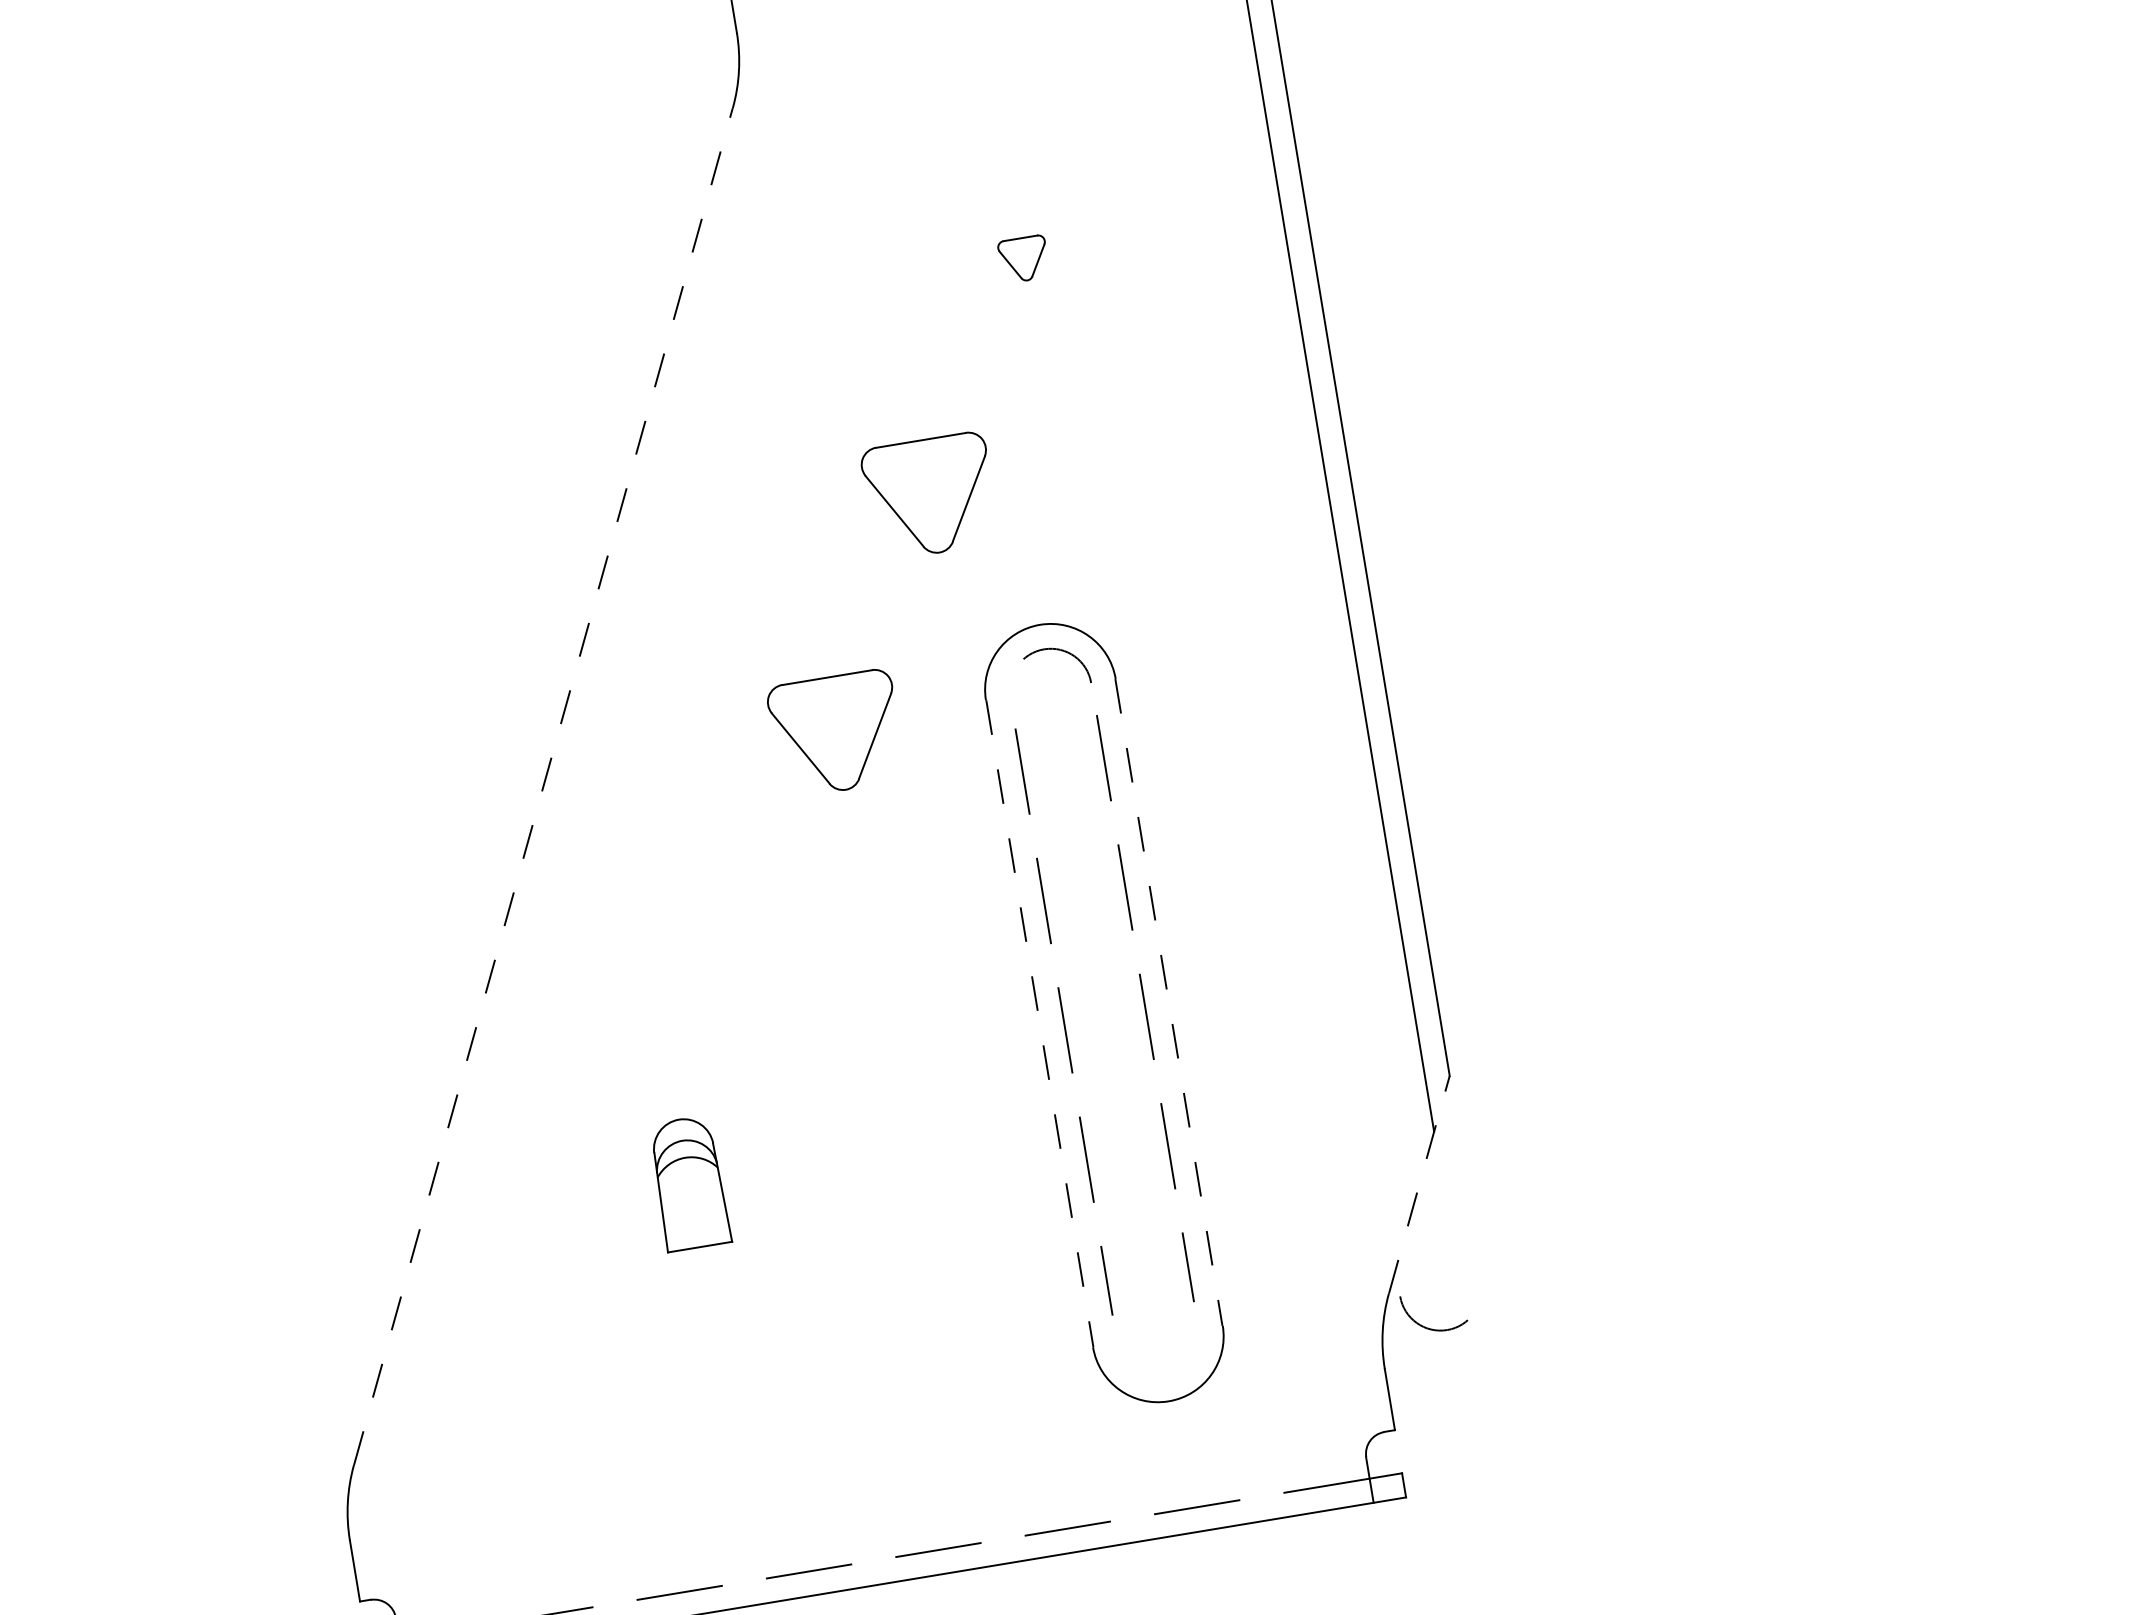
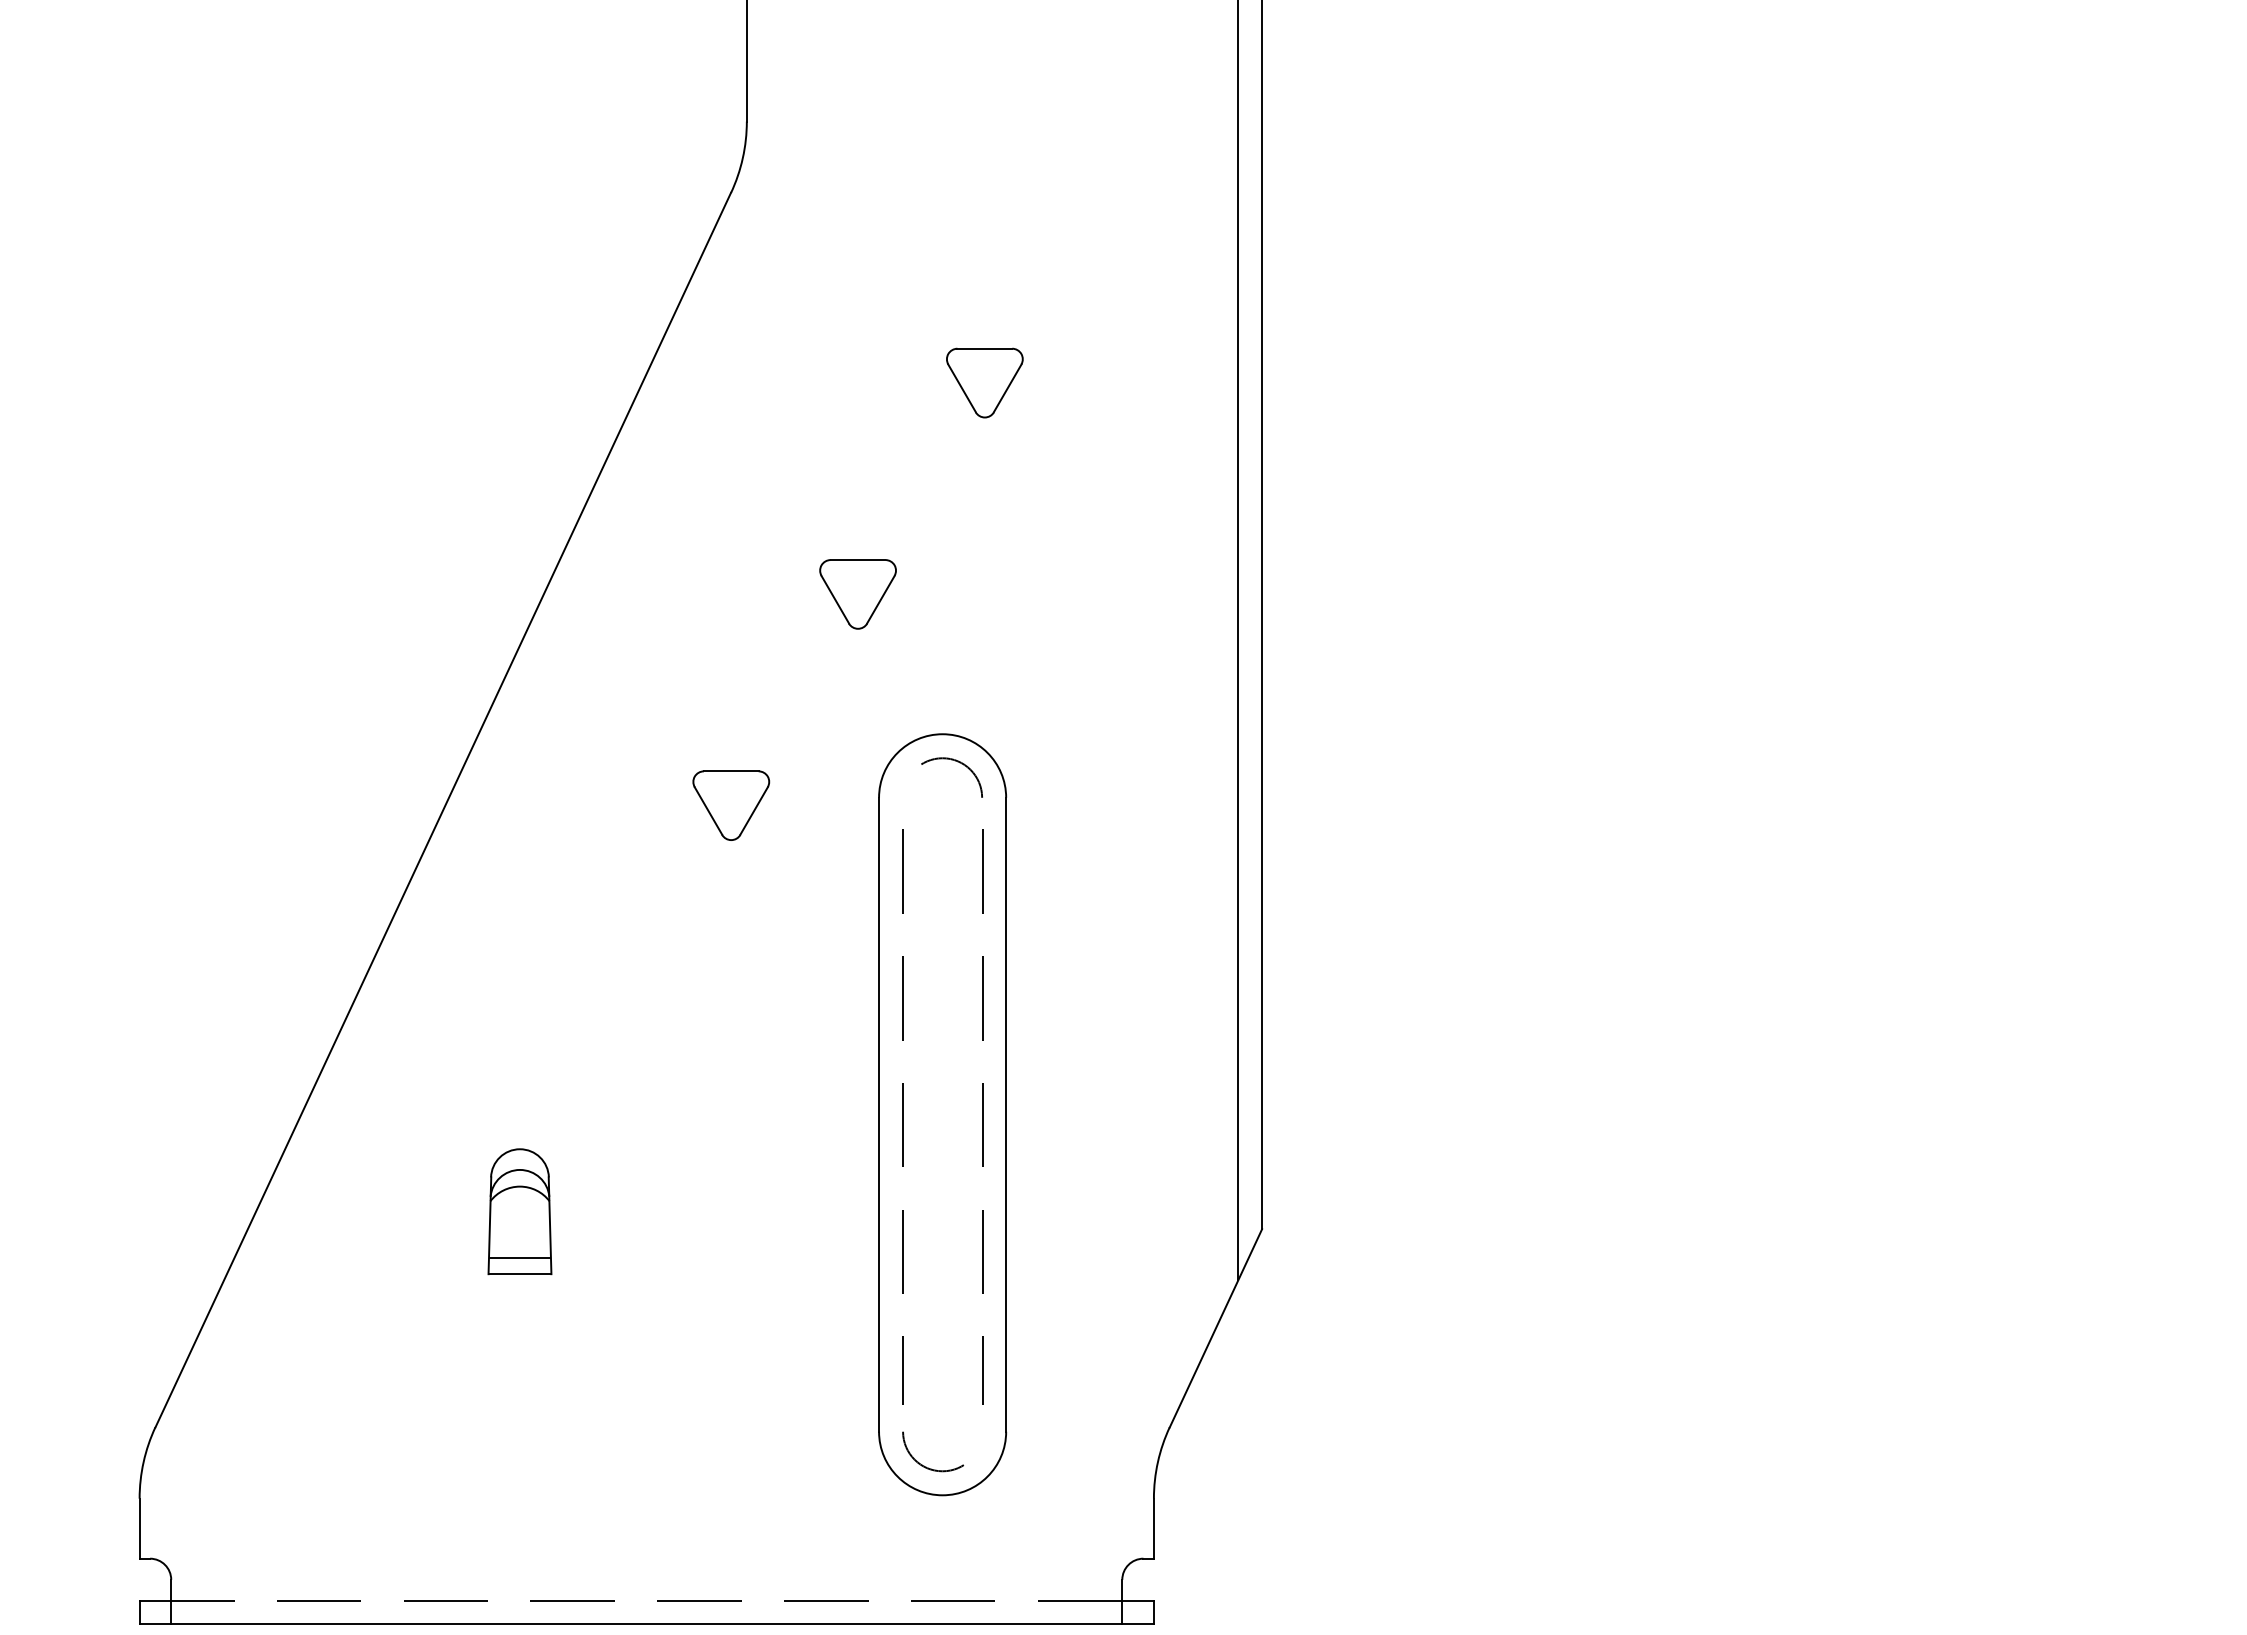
part: (1023, 258) -> (984, 382), size x1.67
part: (929, 496) -> (857, 594), size x0.62
part: (836, 733) -> (731, 805), size x0.62
line: (543, 786) -> (443, 810), dashed -> solid
line: (1168, 1002) -> (1005, 1114), dashed -> solid
line: (1039, 1023) -> (879, 1114), dashed -> solid
line: (1419, 1183) -> (1216, 1327), dashed -> solid
line: (696, 1230) -> (519, 1257), added
arc: (1427, 1327) -> (924, 1465), moved

